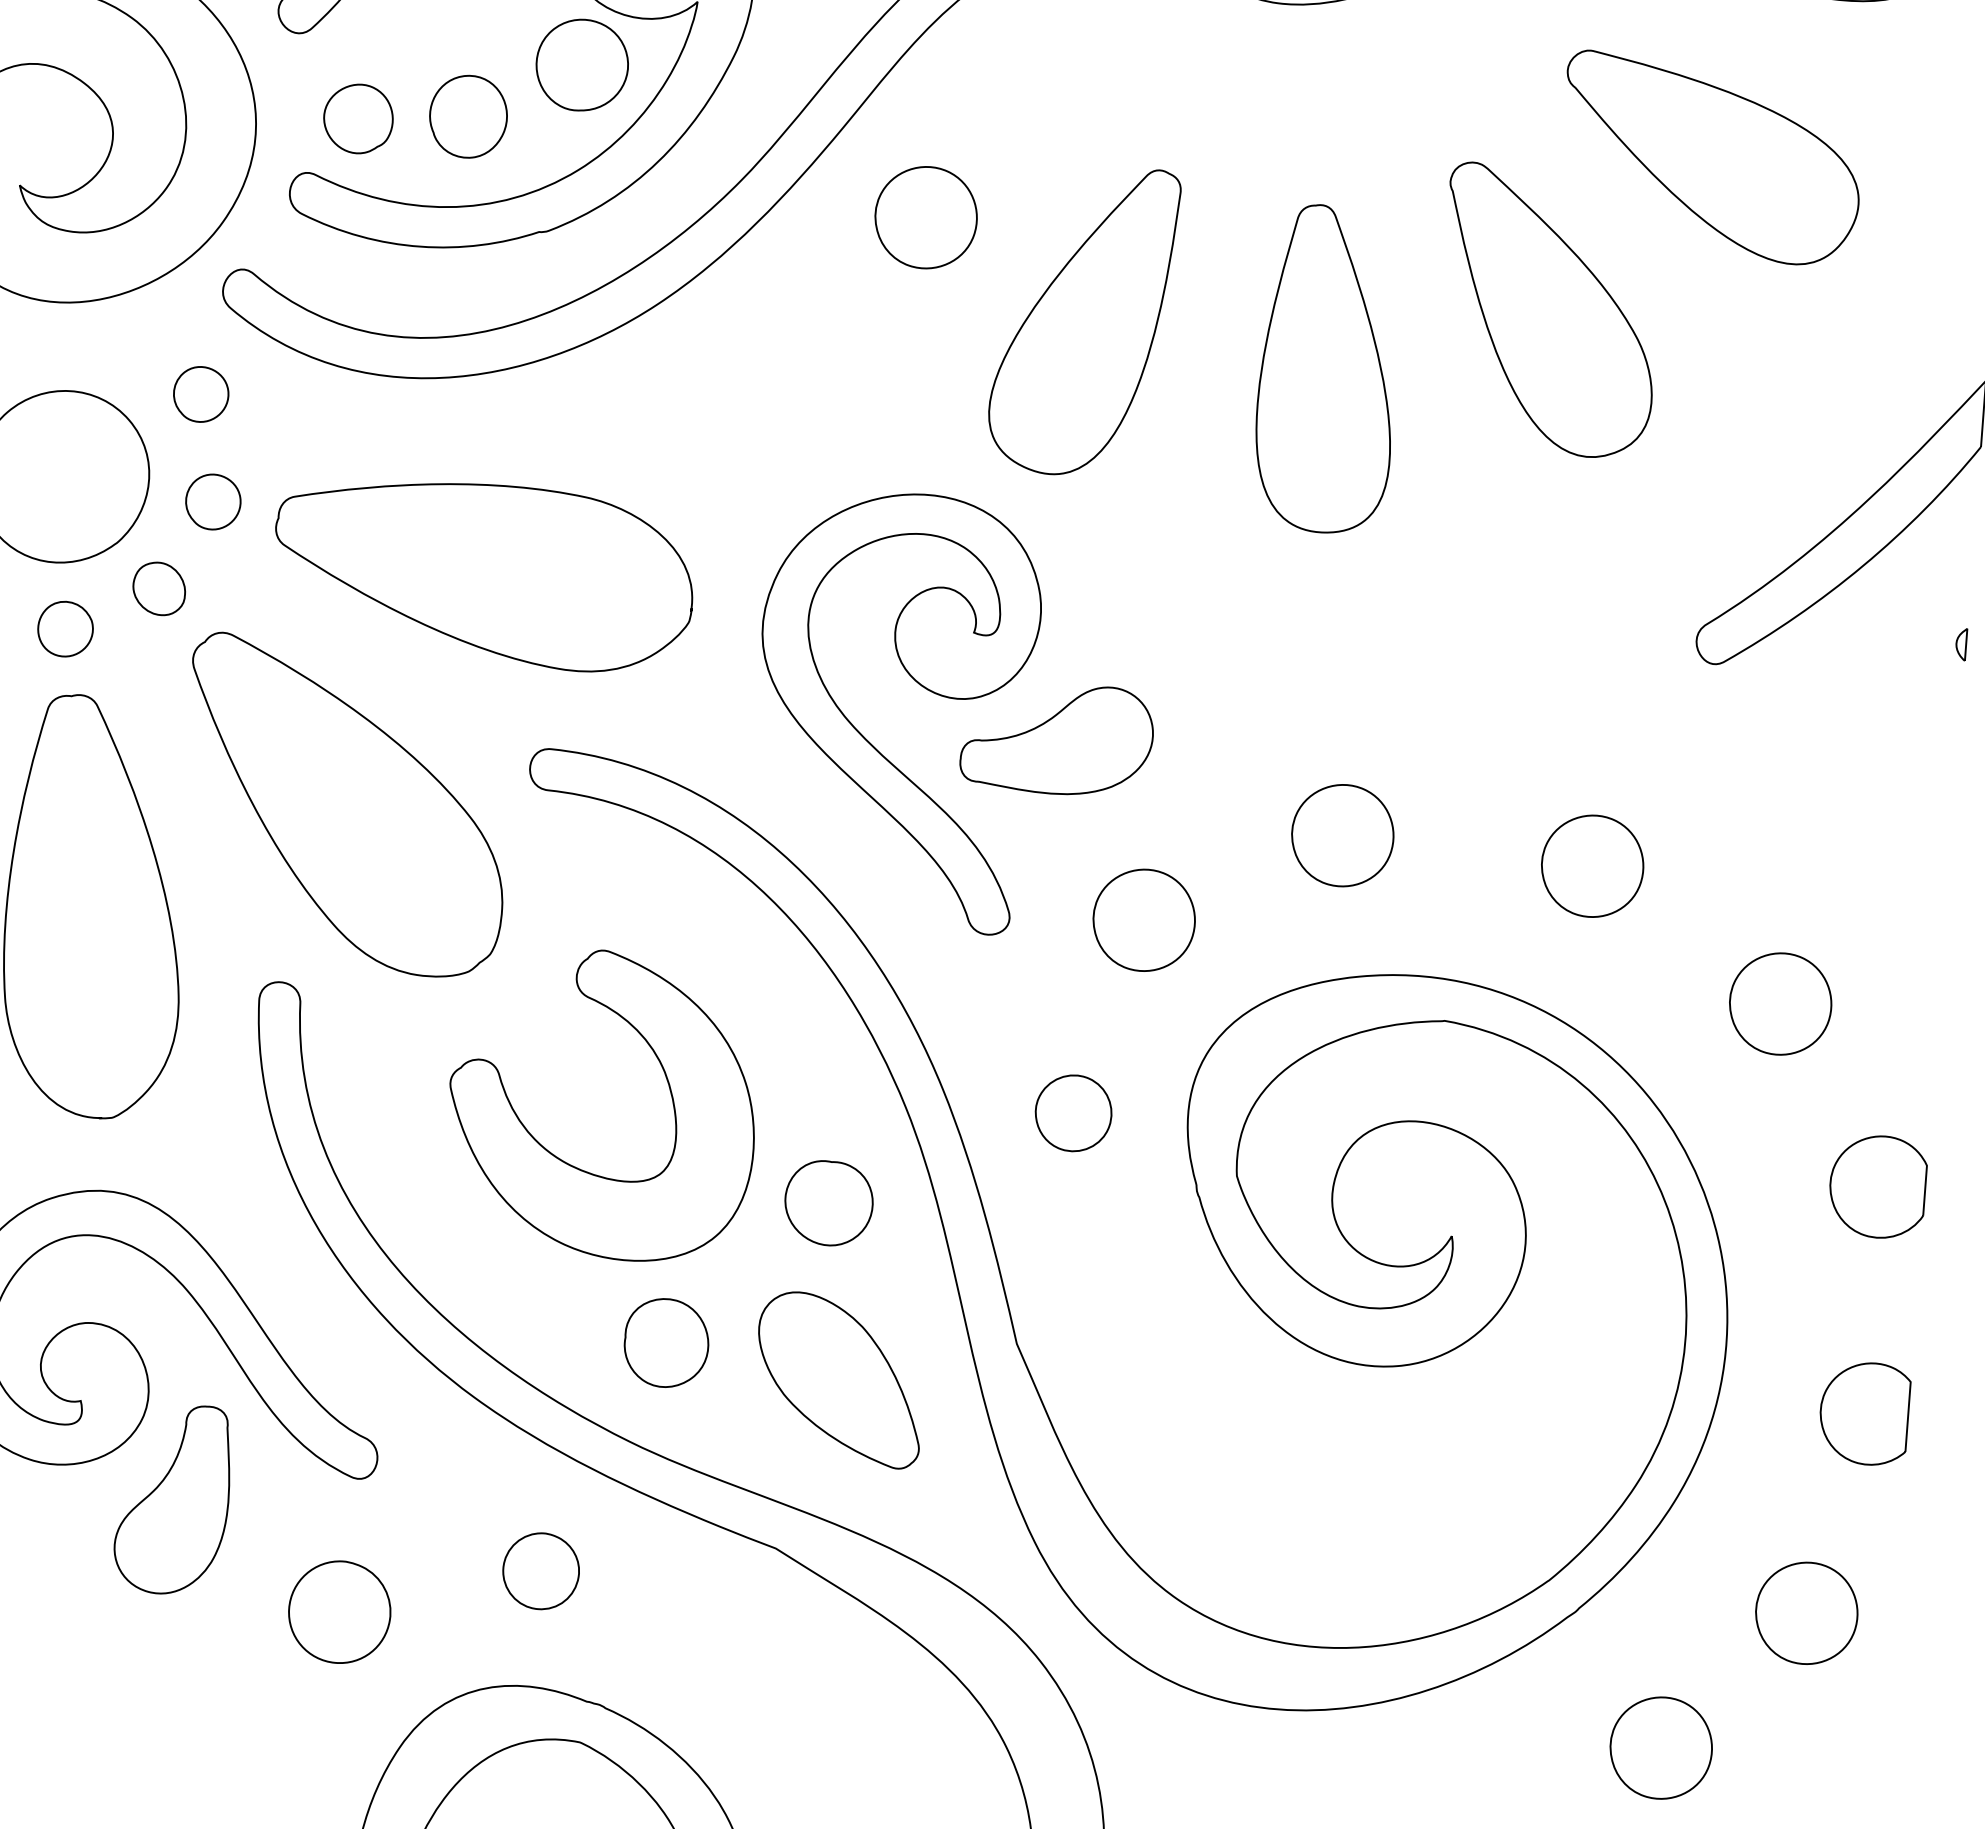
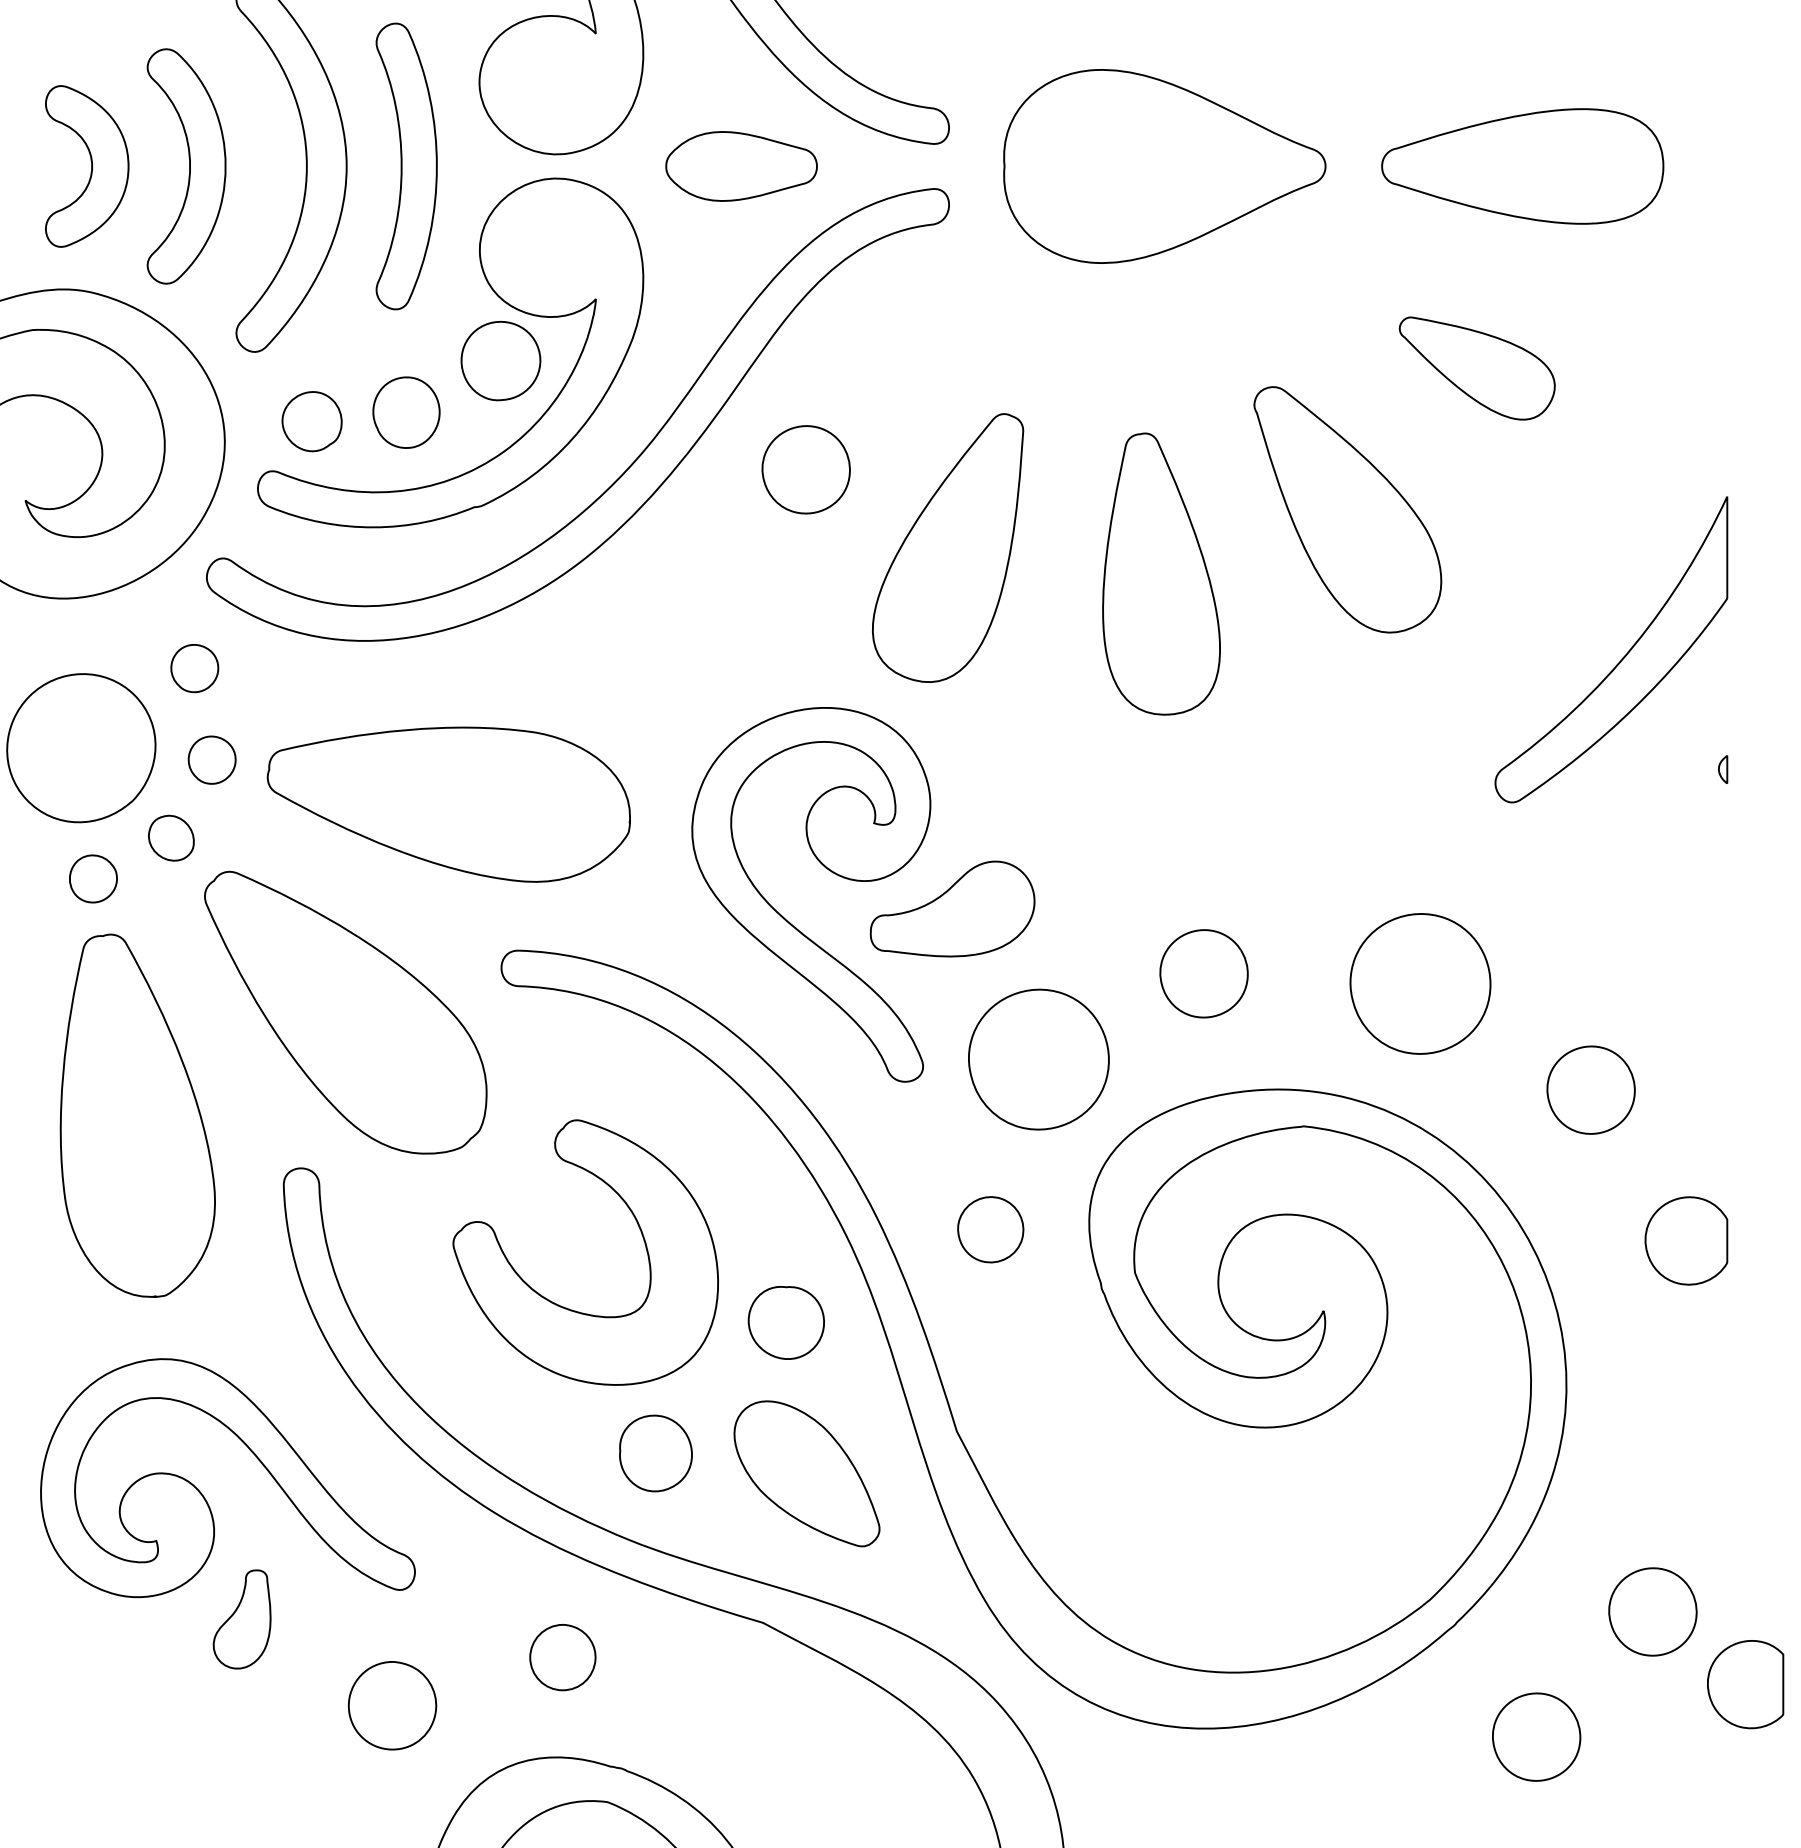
part: (1711, 158) -> (1477, 368), size x0.6
part: (1592, 865) -> (1420, 983), size x1.6
part: (1143, 919) -> (1038, 1058), size x1.6
part: (1864, 1413) -> (1745, 1684), moved
part: (172, 1499) -> (241, 1619), size x0.6

